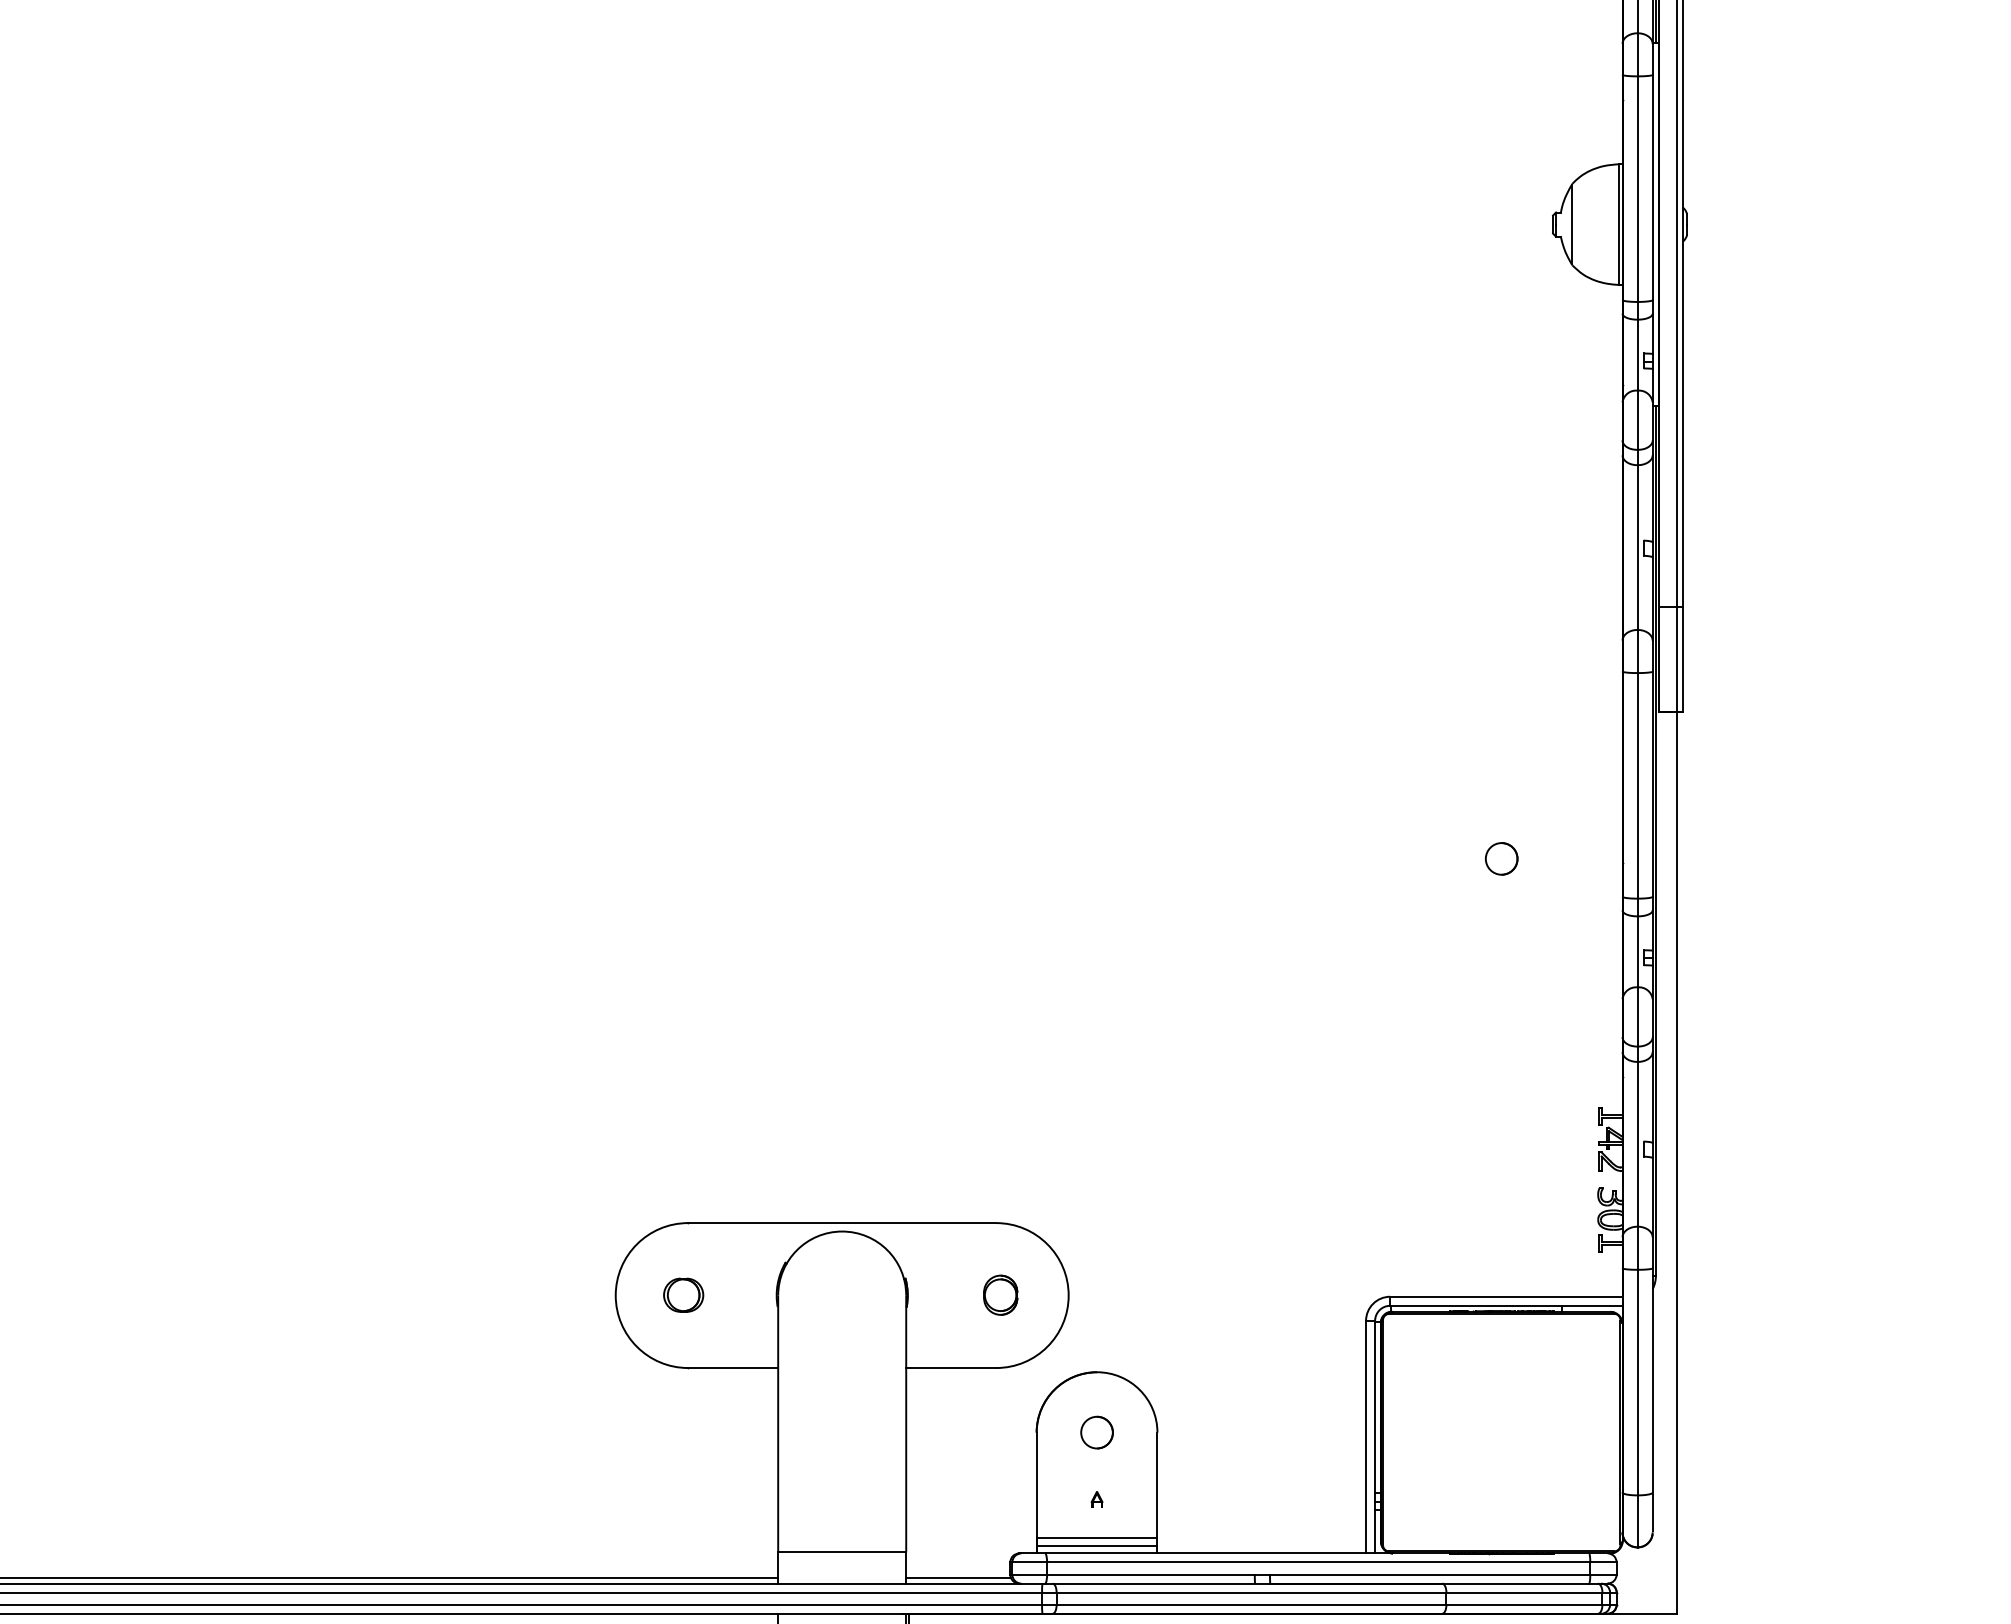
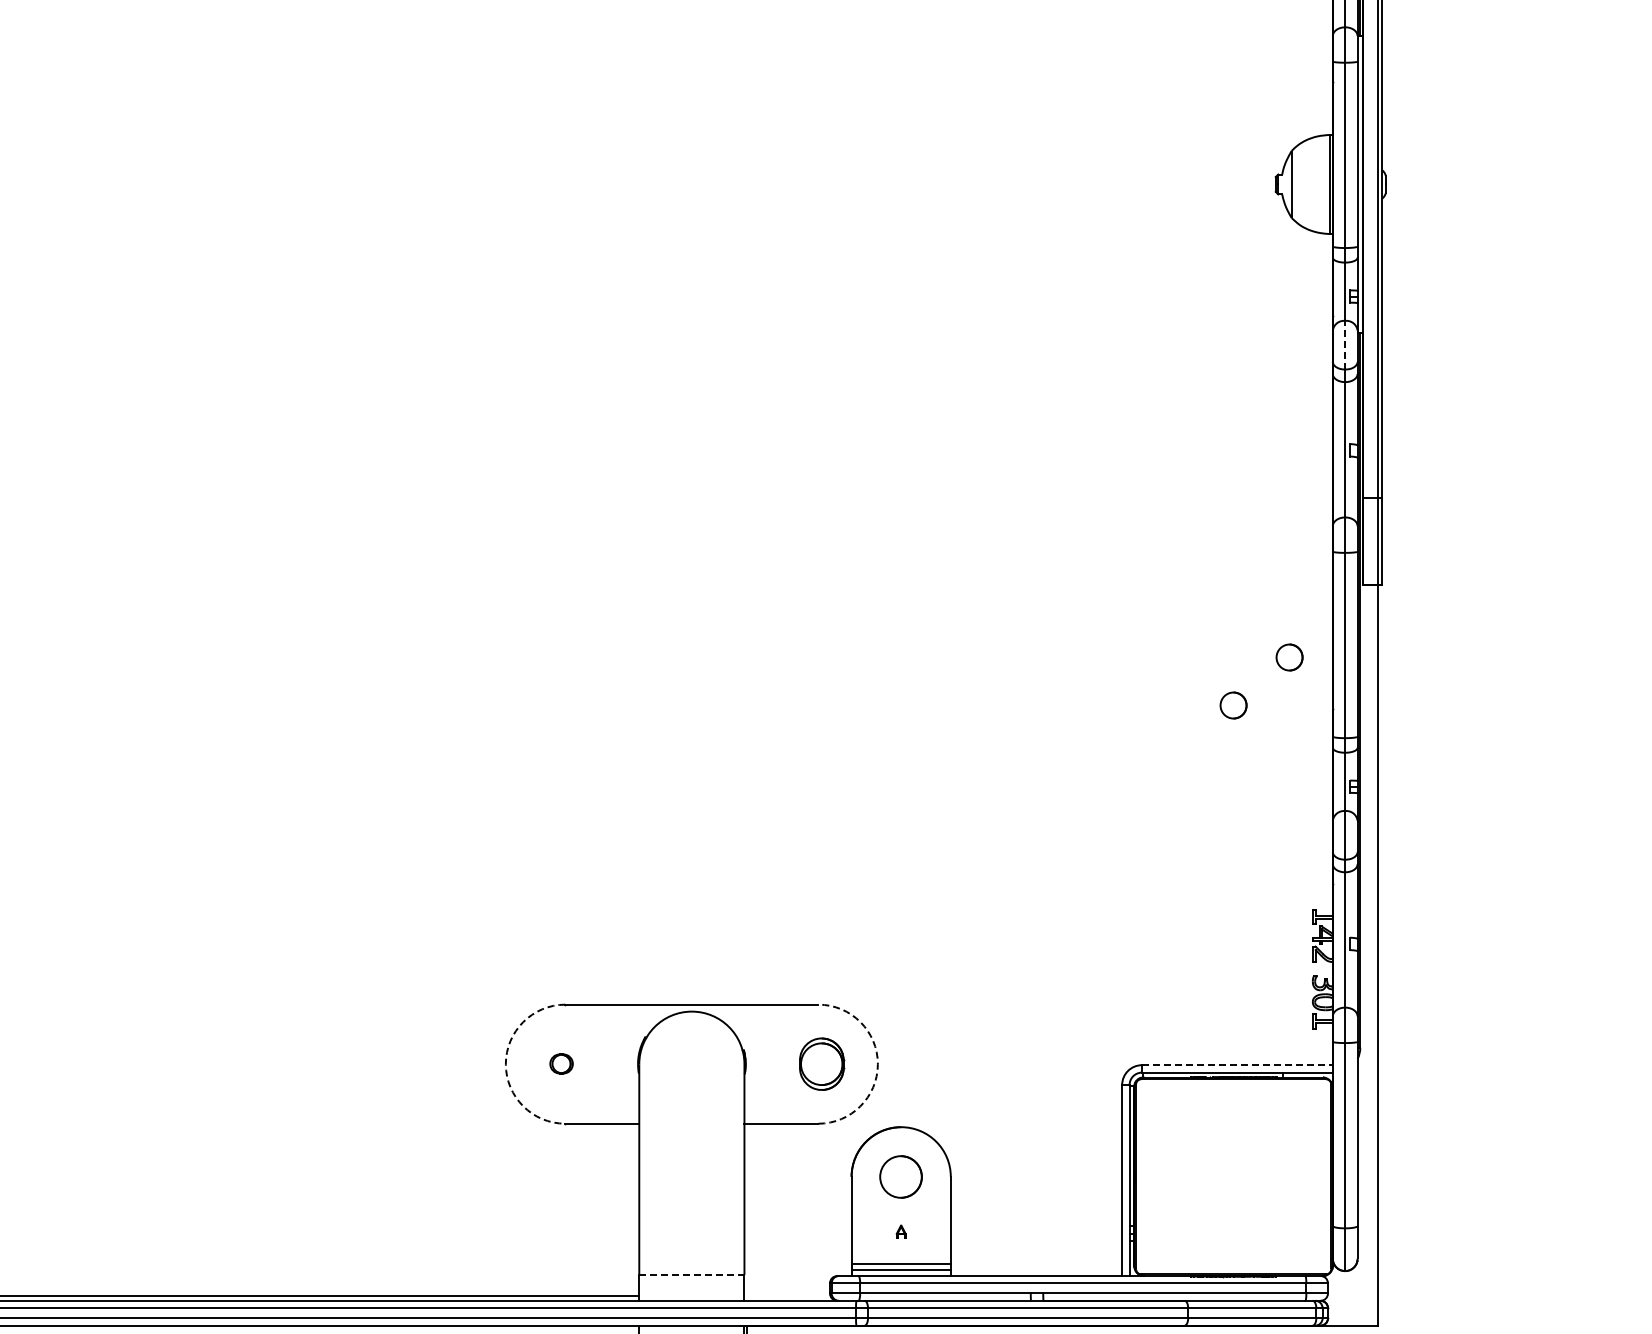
line: (1637, 419) -> (1345, 344), solid -> dashed
circle: (1569, 800) -> (1289, 657), added
part: (683, 1294) -> (561, 1063), size x0.7
part: (1001, 1294) -> (822, 1063), size x1.6
arc: (615, 1295) -> (505, 1064), solid -> dashed
arc: (1068, 1295) -> (877, 1064), solid -> dashed
line: (1506, 1297) -> (1237, 1065), solid -> dashed
circle: (1097, 1432) -> (901, 1176), size x1.6
line: (841, 1552) -> (691, 1275), solid -> dashed
line: (958, 1577) -> (787, 1295), removed

